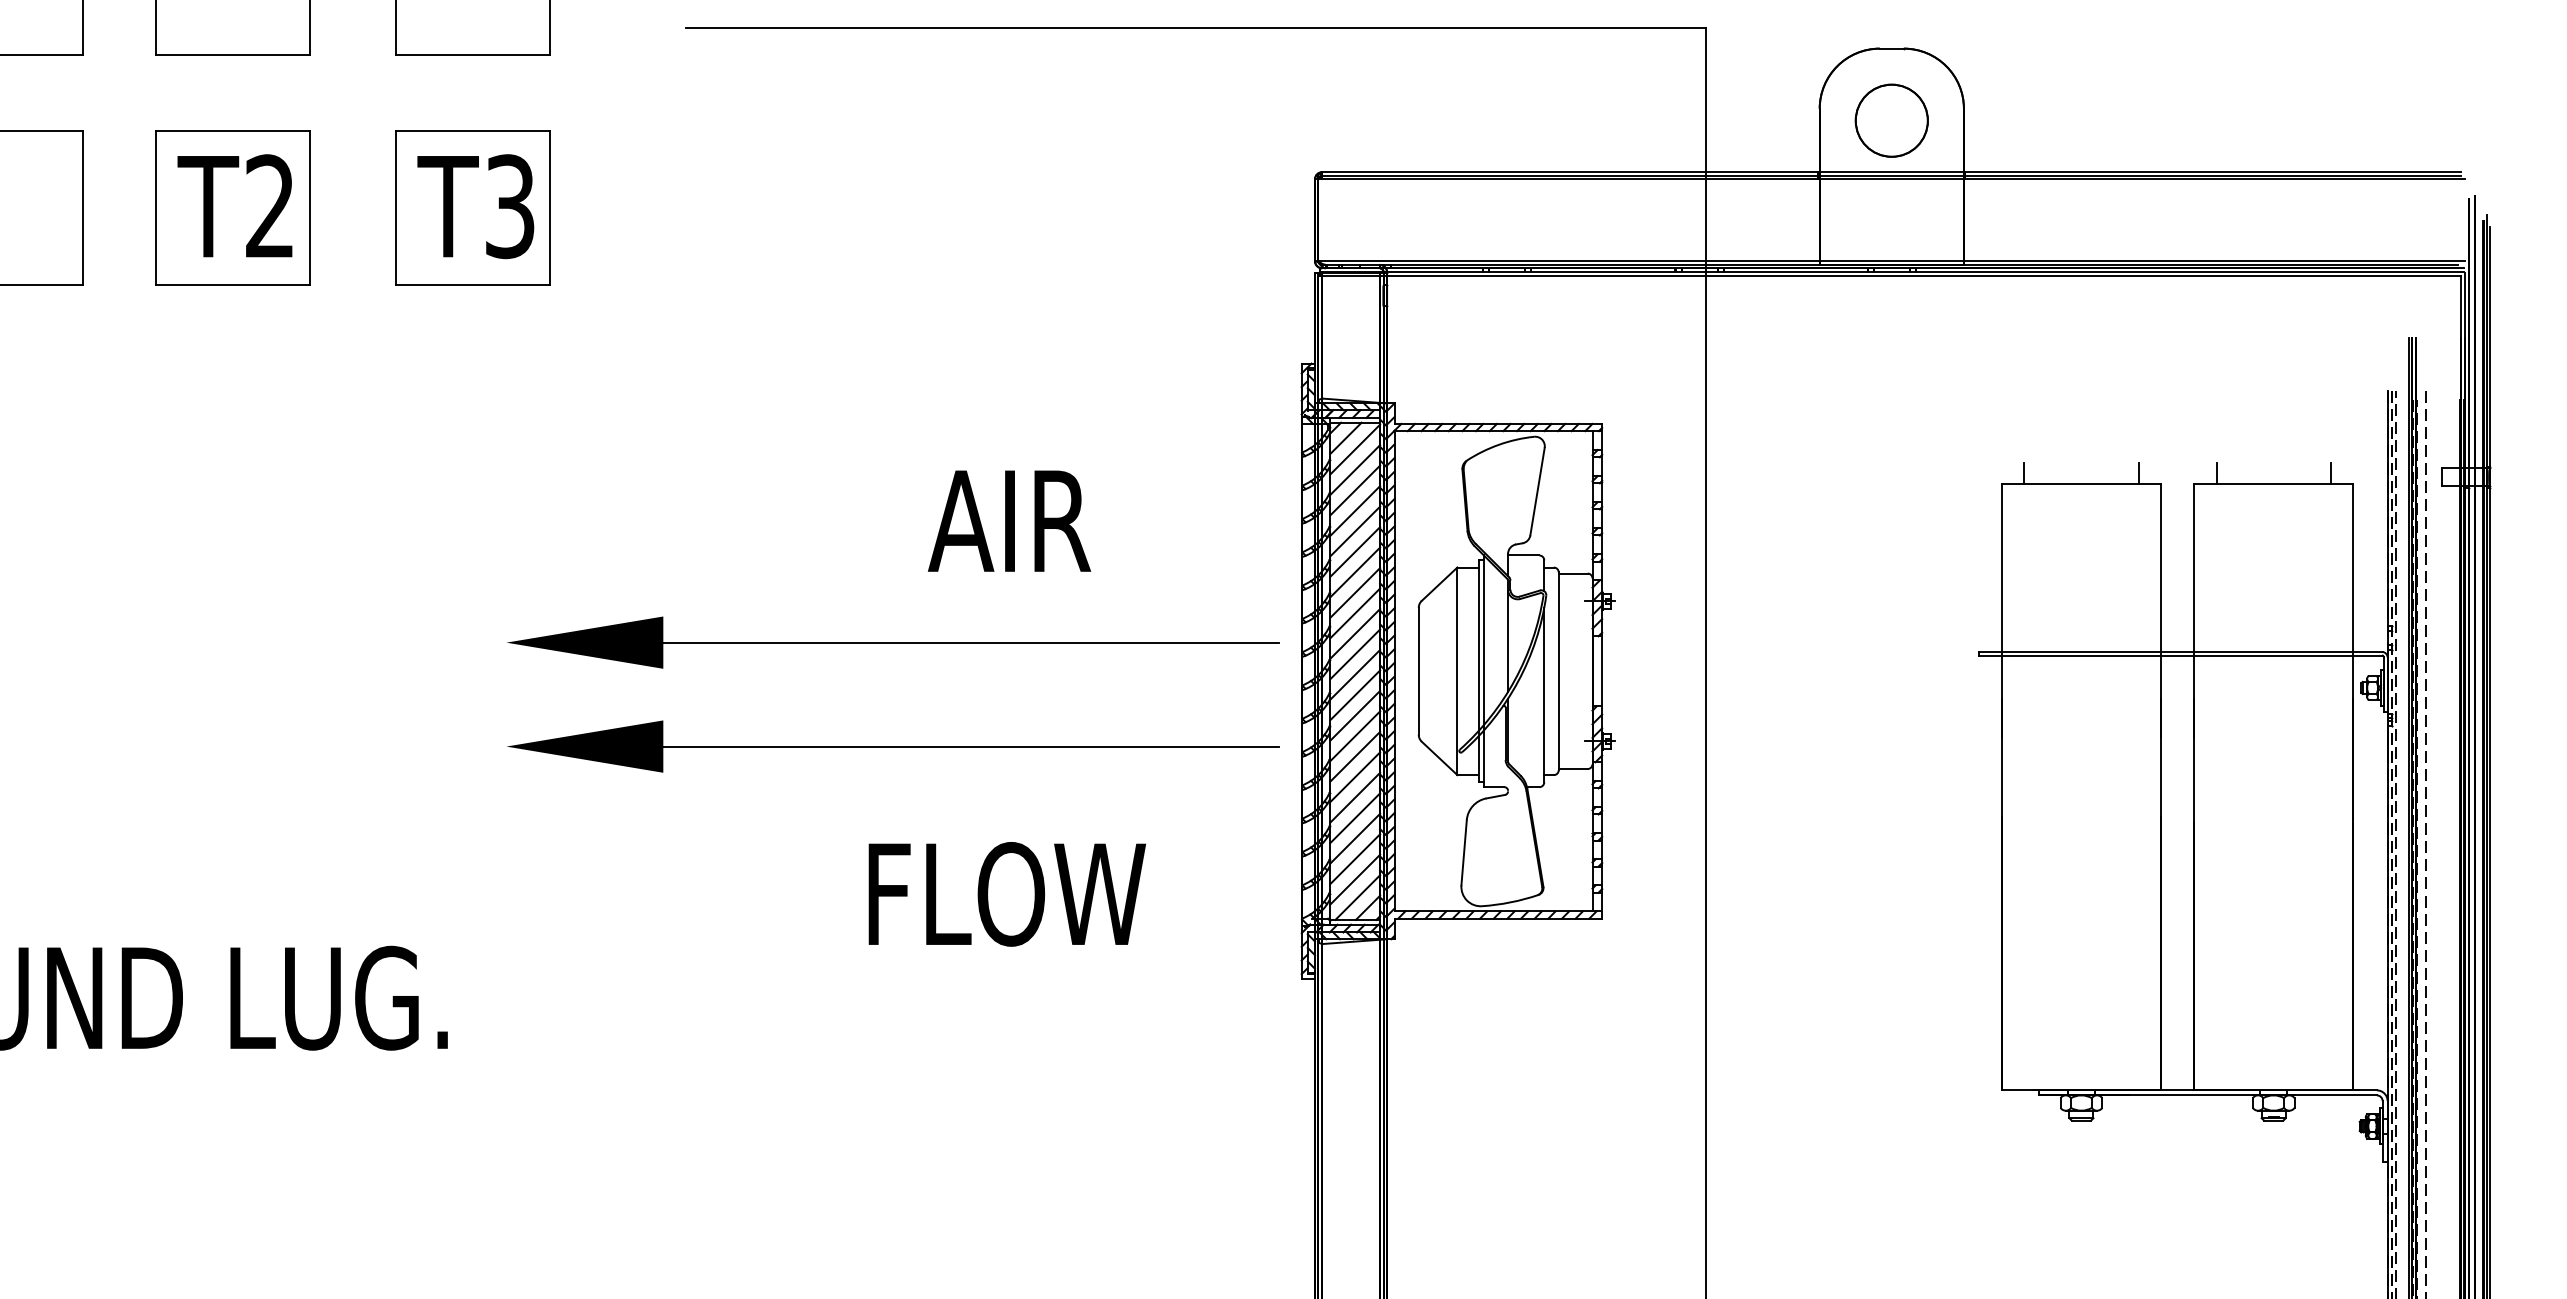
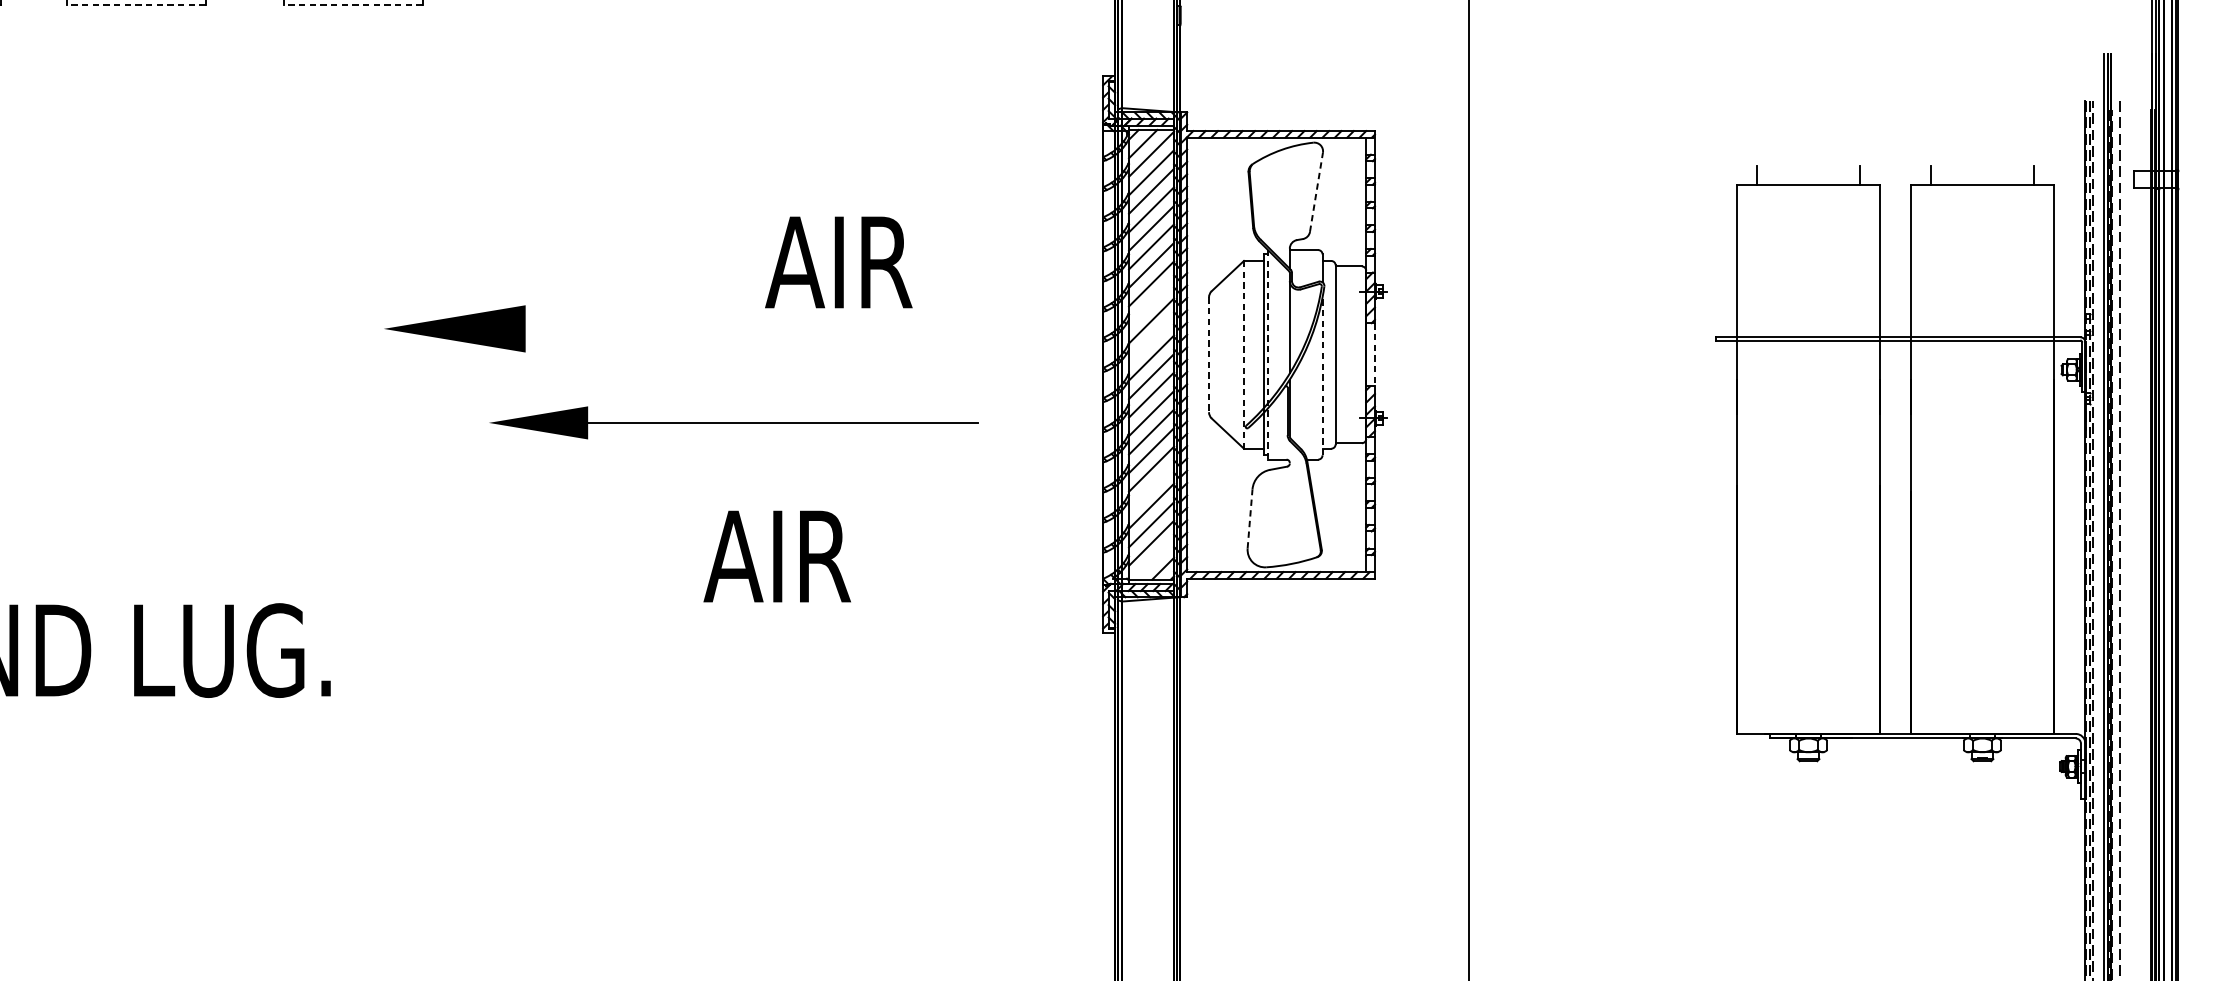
line: (232, 284) -> (135, 4), solid -> dashed
line: (472, 284) -> (353, 4), solid -> dashed
line: (1537, 491) -> (1316, 192), solid -> dashed
text: (1009, 520) -> (838, 261), moved
line: (1355, 613) -> (1151, 302), removed
line: (970, 642) -> (803, 328), removed
line: (1355, 654) -> (1151, 339), removed
line: (1418, 671) -> (1208, 355), solid -> dashed
line: (1457, 671) -> (1244, 355), solid -> dashed
line: (1483, 671) -> (1267, 355), solid -> dashed
line: (1602, 671) -> (1375, 355), solid -> dashed
line: (1544, 694) -> (1322, 375), solid -> dashed
part: (893, 746) -> (733, 422), size x0.7
line: (1355, 818) -> (1151, 487), removed
line: (1464, 852) -> (1250, 518), solid -> dashed
text: (1002, 894) -> (832, 556), FLOW -> AIR
line: (1357, 897) -> (1153, 559), removed

